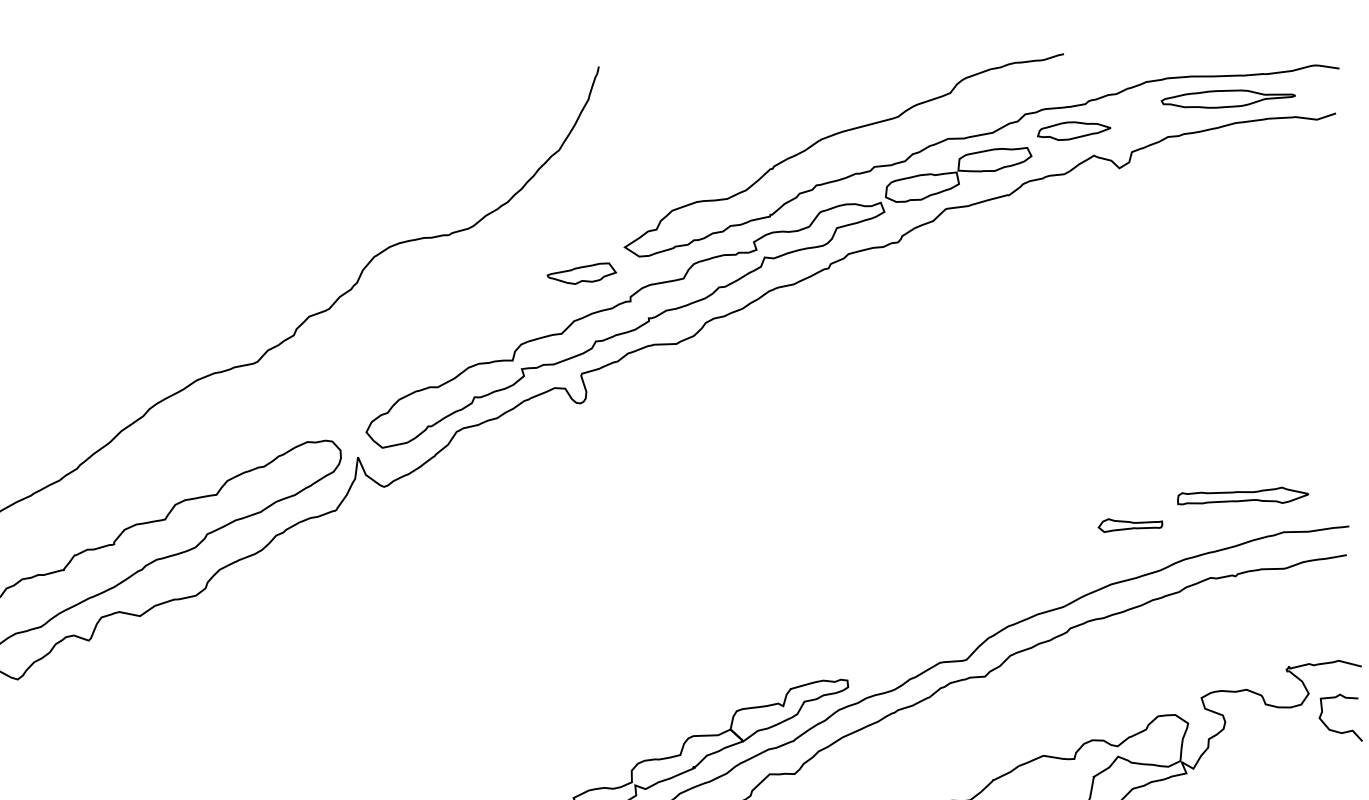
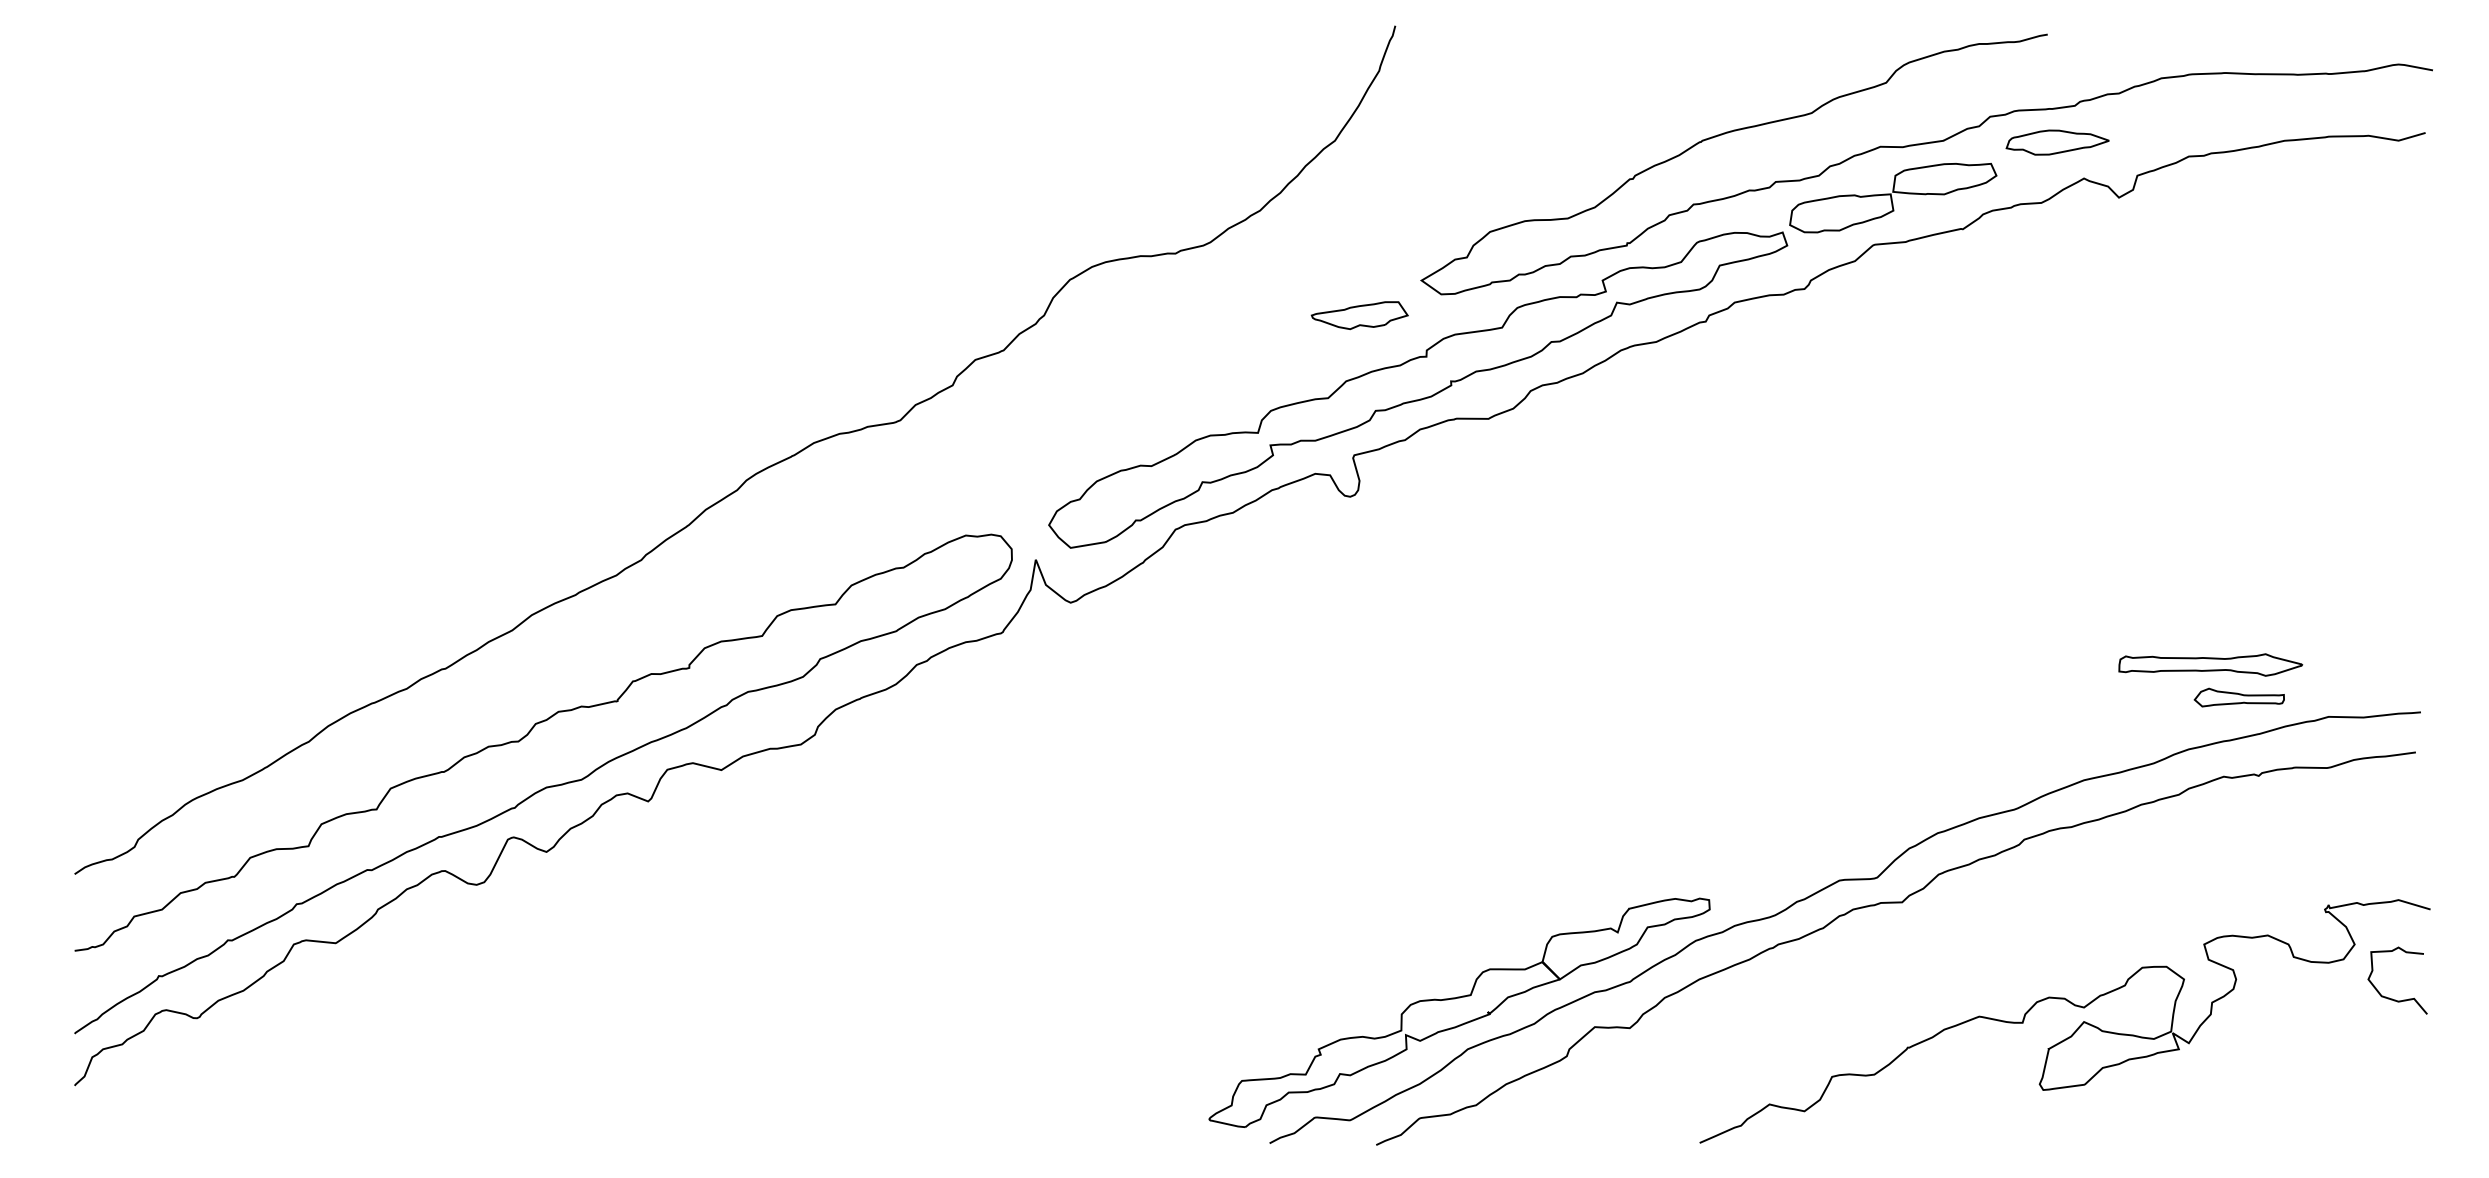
part: (1228, 98) -> (2275, 106), removed
part: (1242, 496) -> (2210, 664), moved
part: (1129, 524) -> (2238, 697), moved

